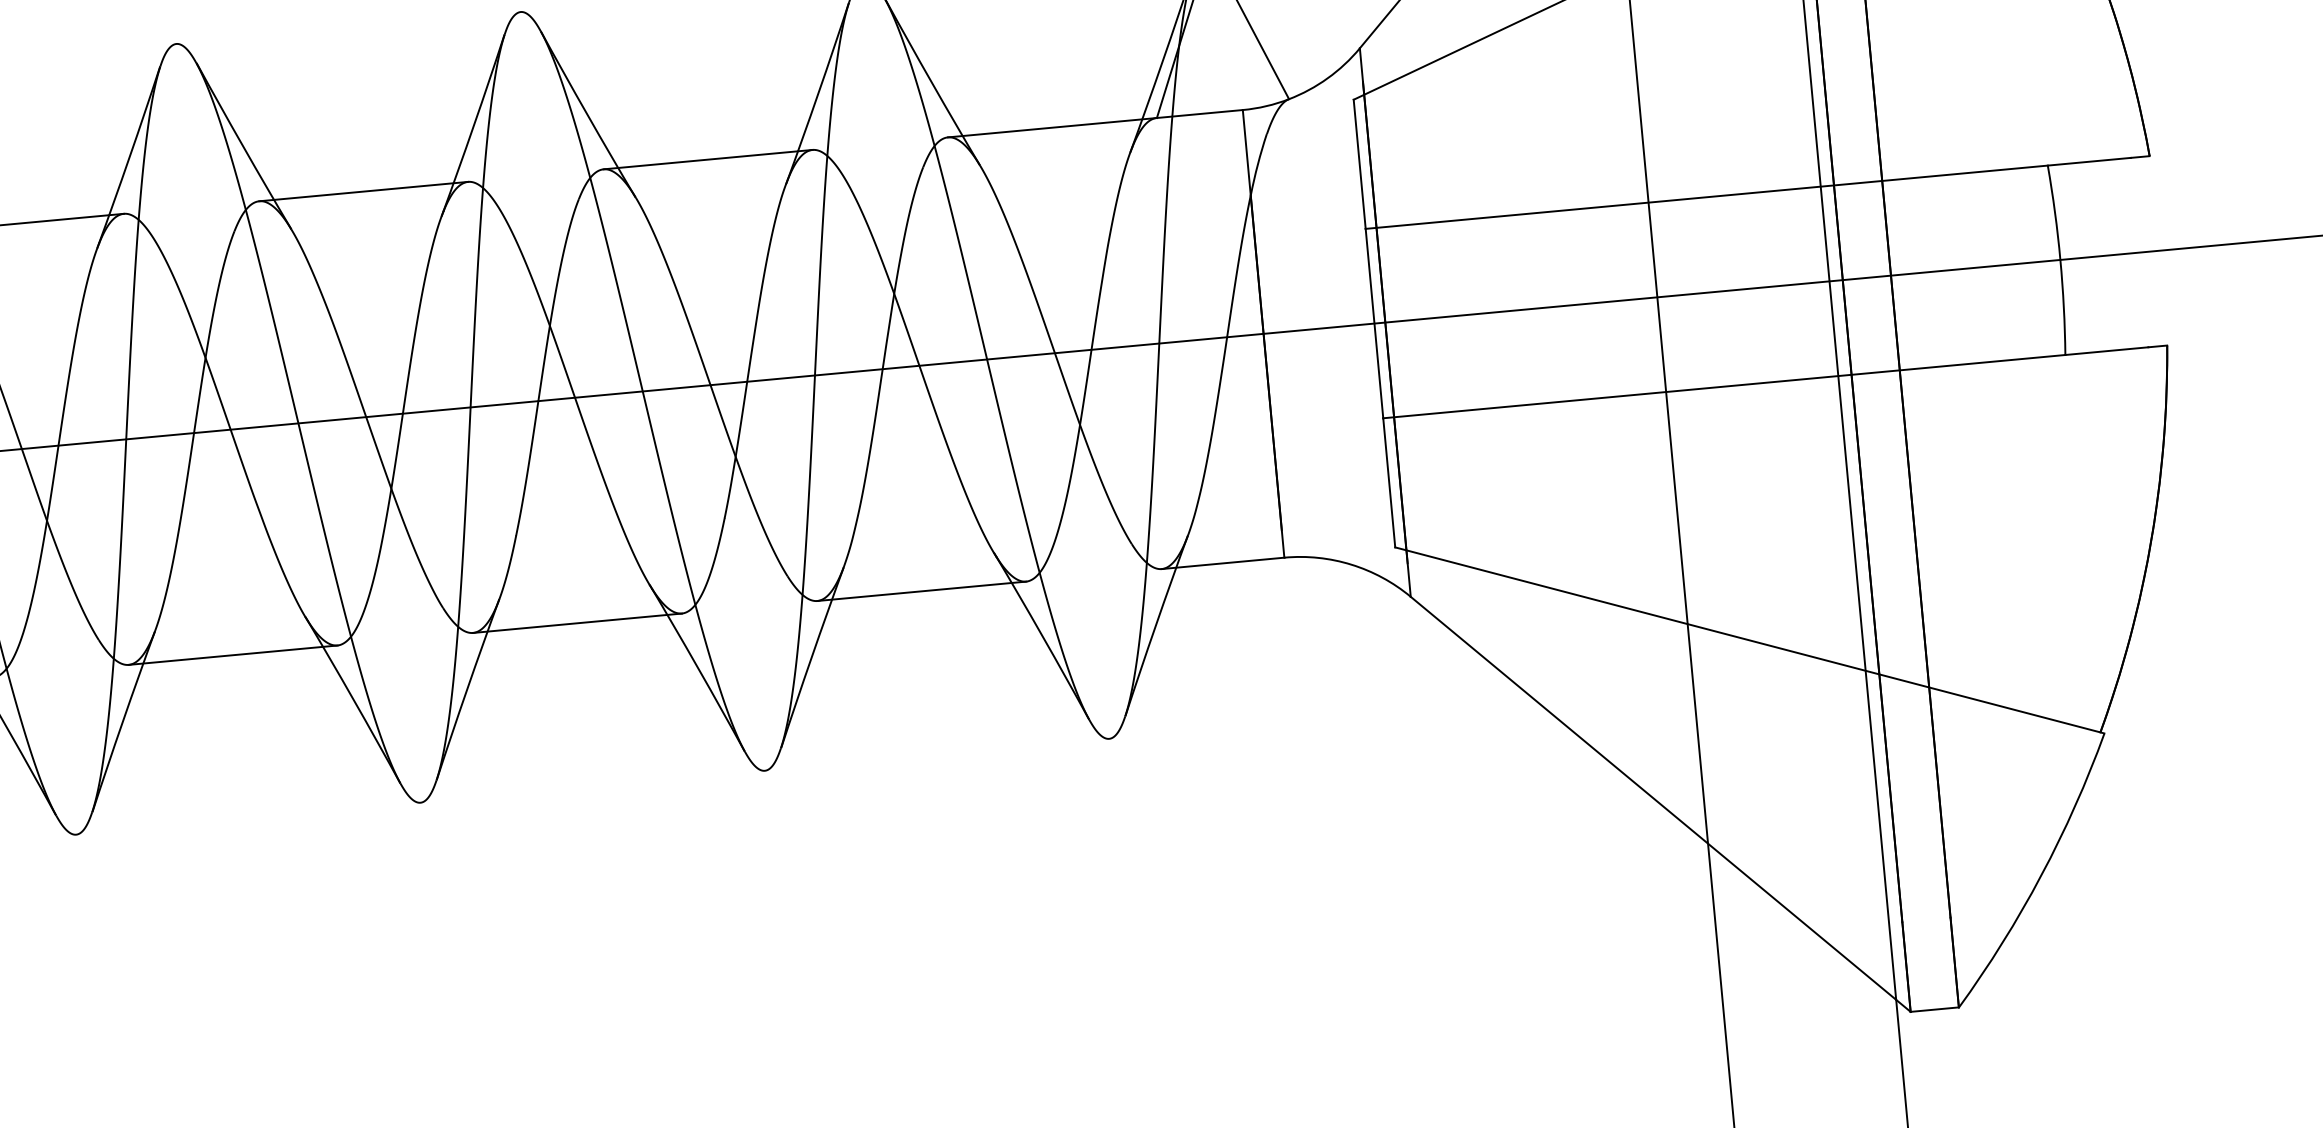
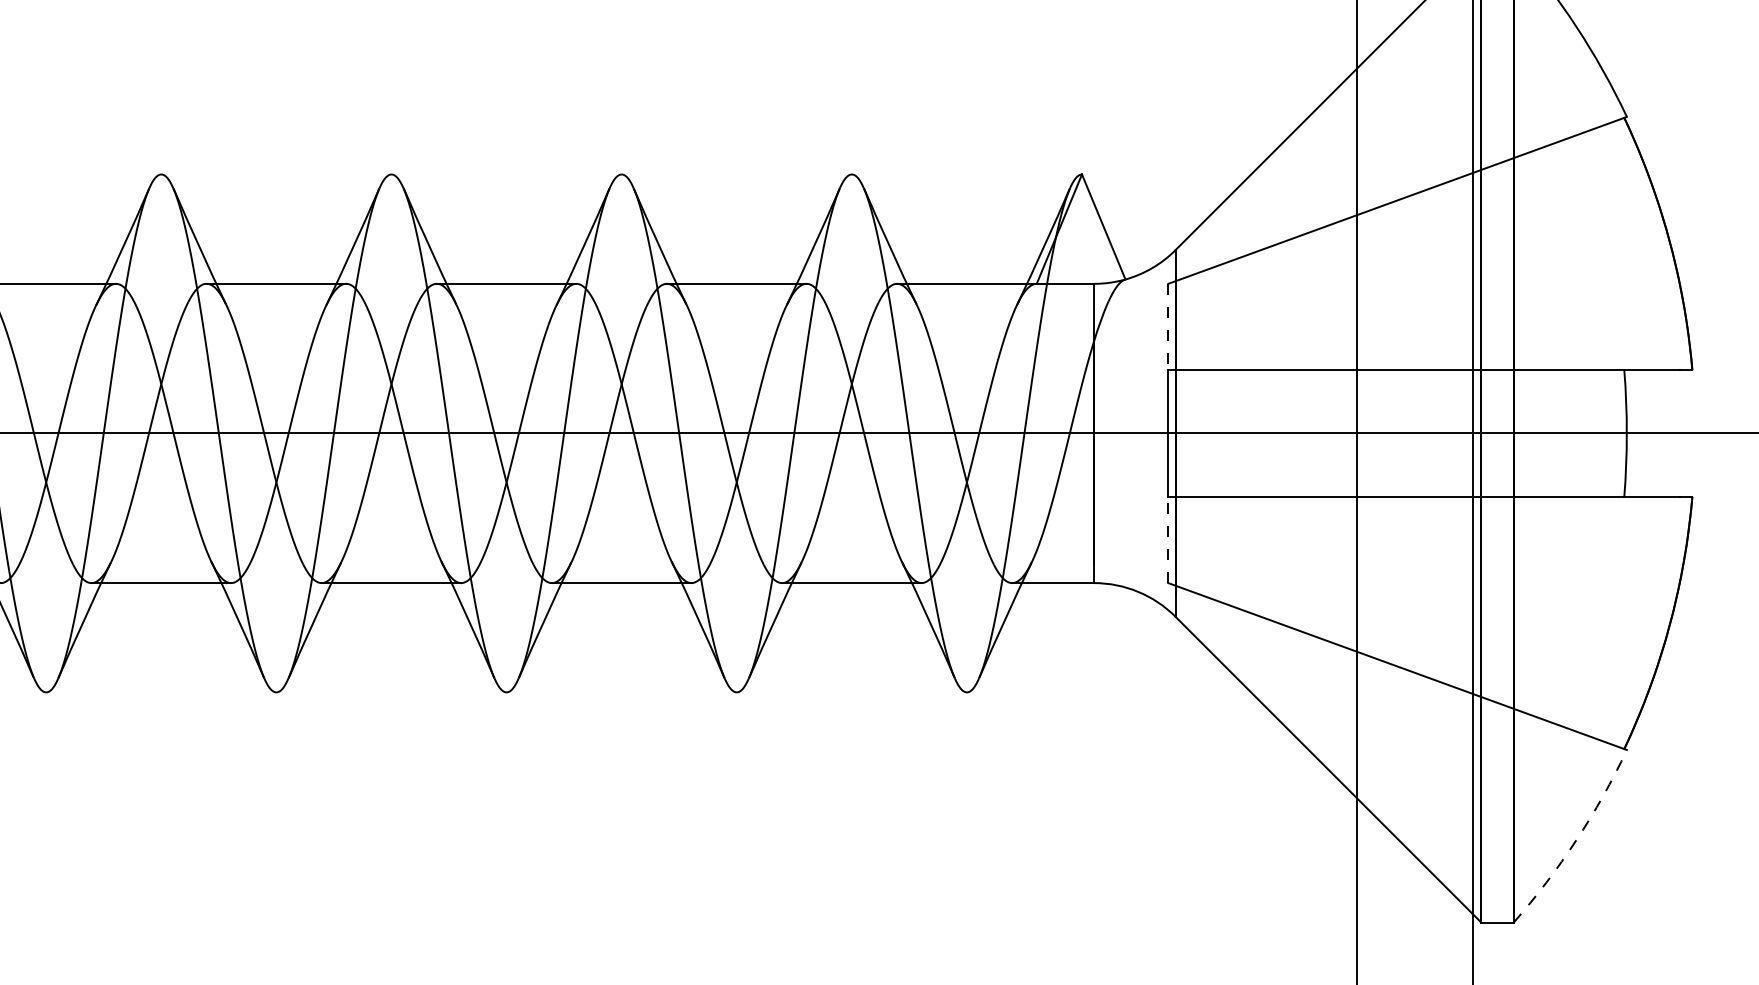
line: (1360, 165) -> (1168, 327), solid -> dashed
line: (1389, 482) -> (1168, 539), solid -> dashed
arc: (2041, 875) -> (1576, 840), solid -> dashed

